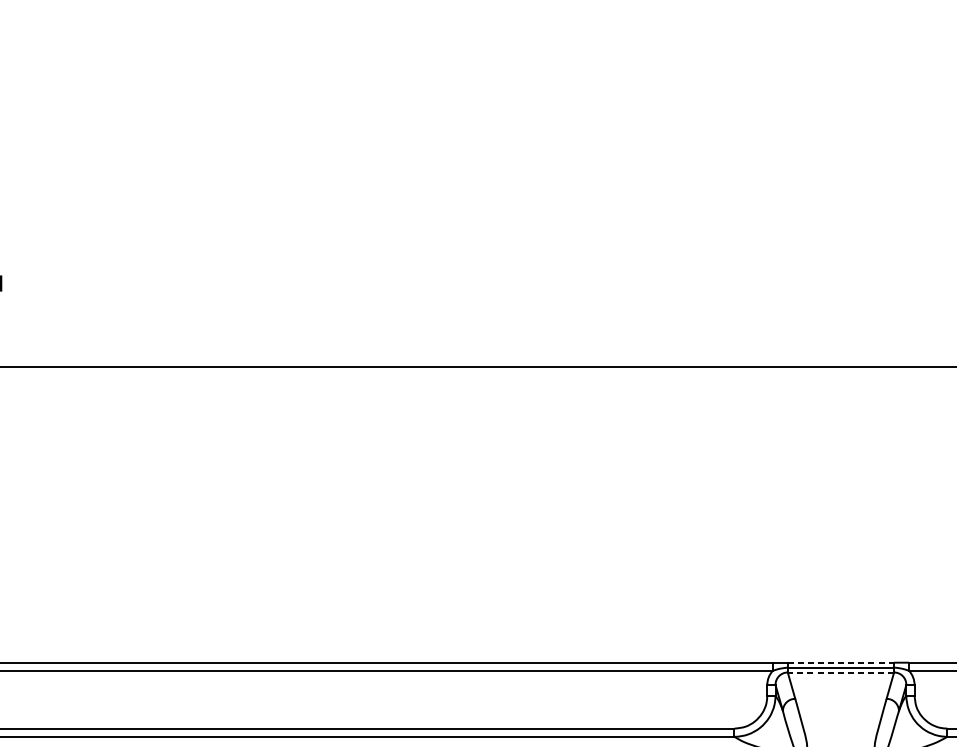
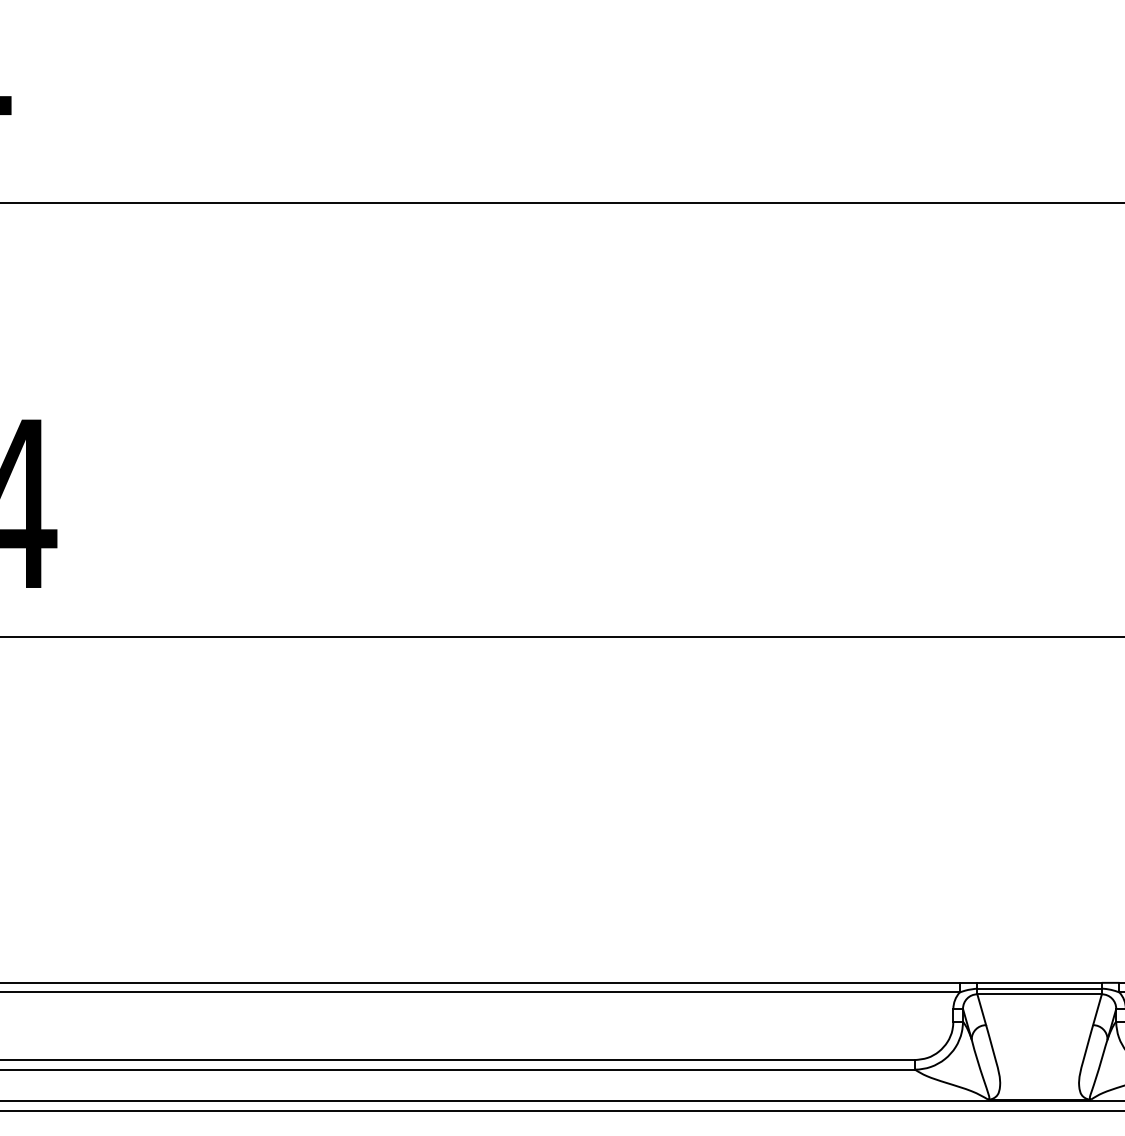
line: (841, 662) -> (1040, 982), dashed -> solid
line: (840, 672) -> (1039, 994), dashed -> solid

